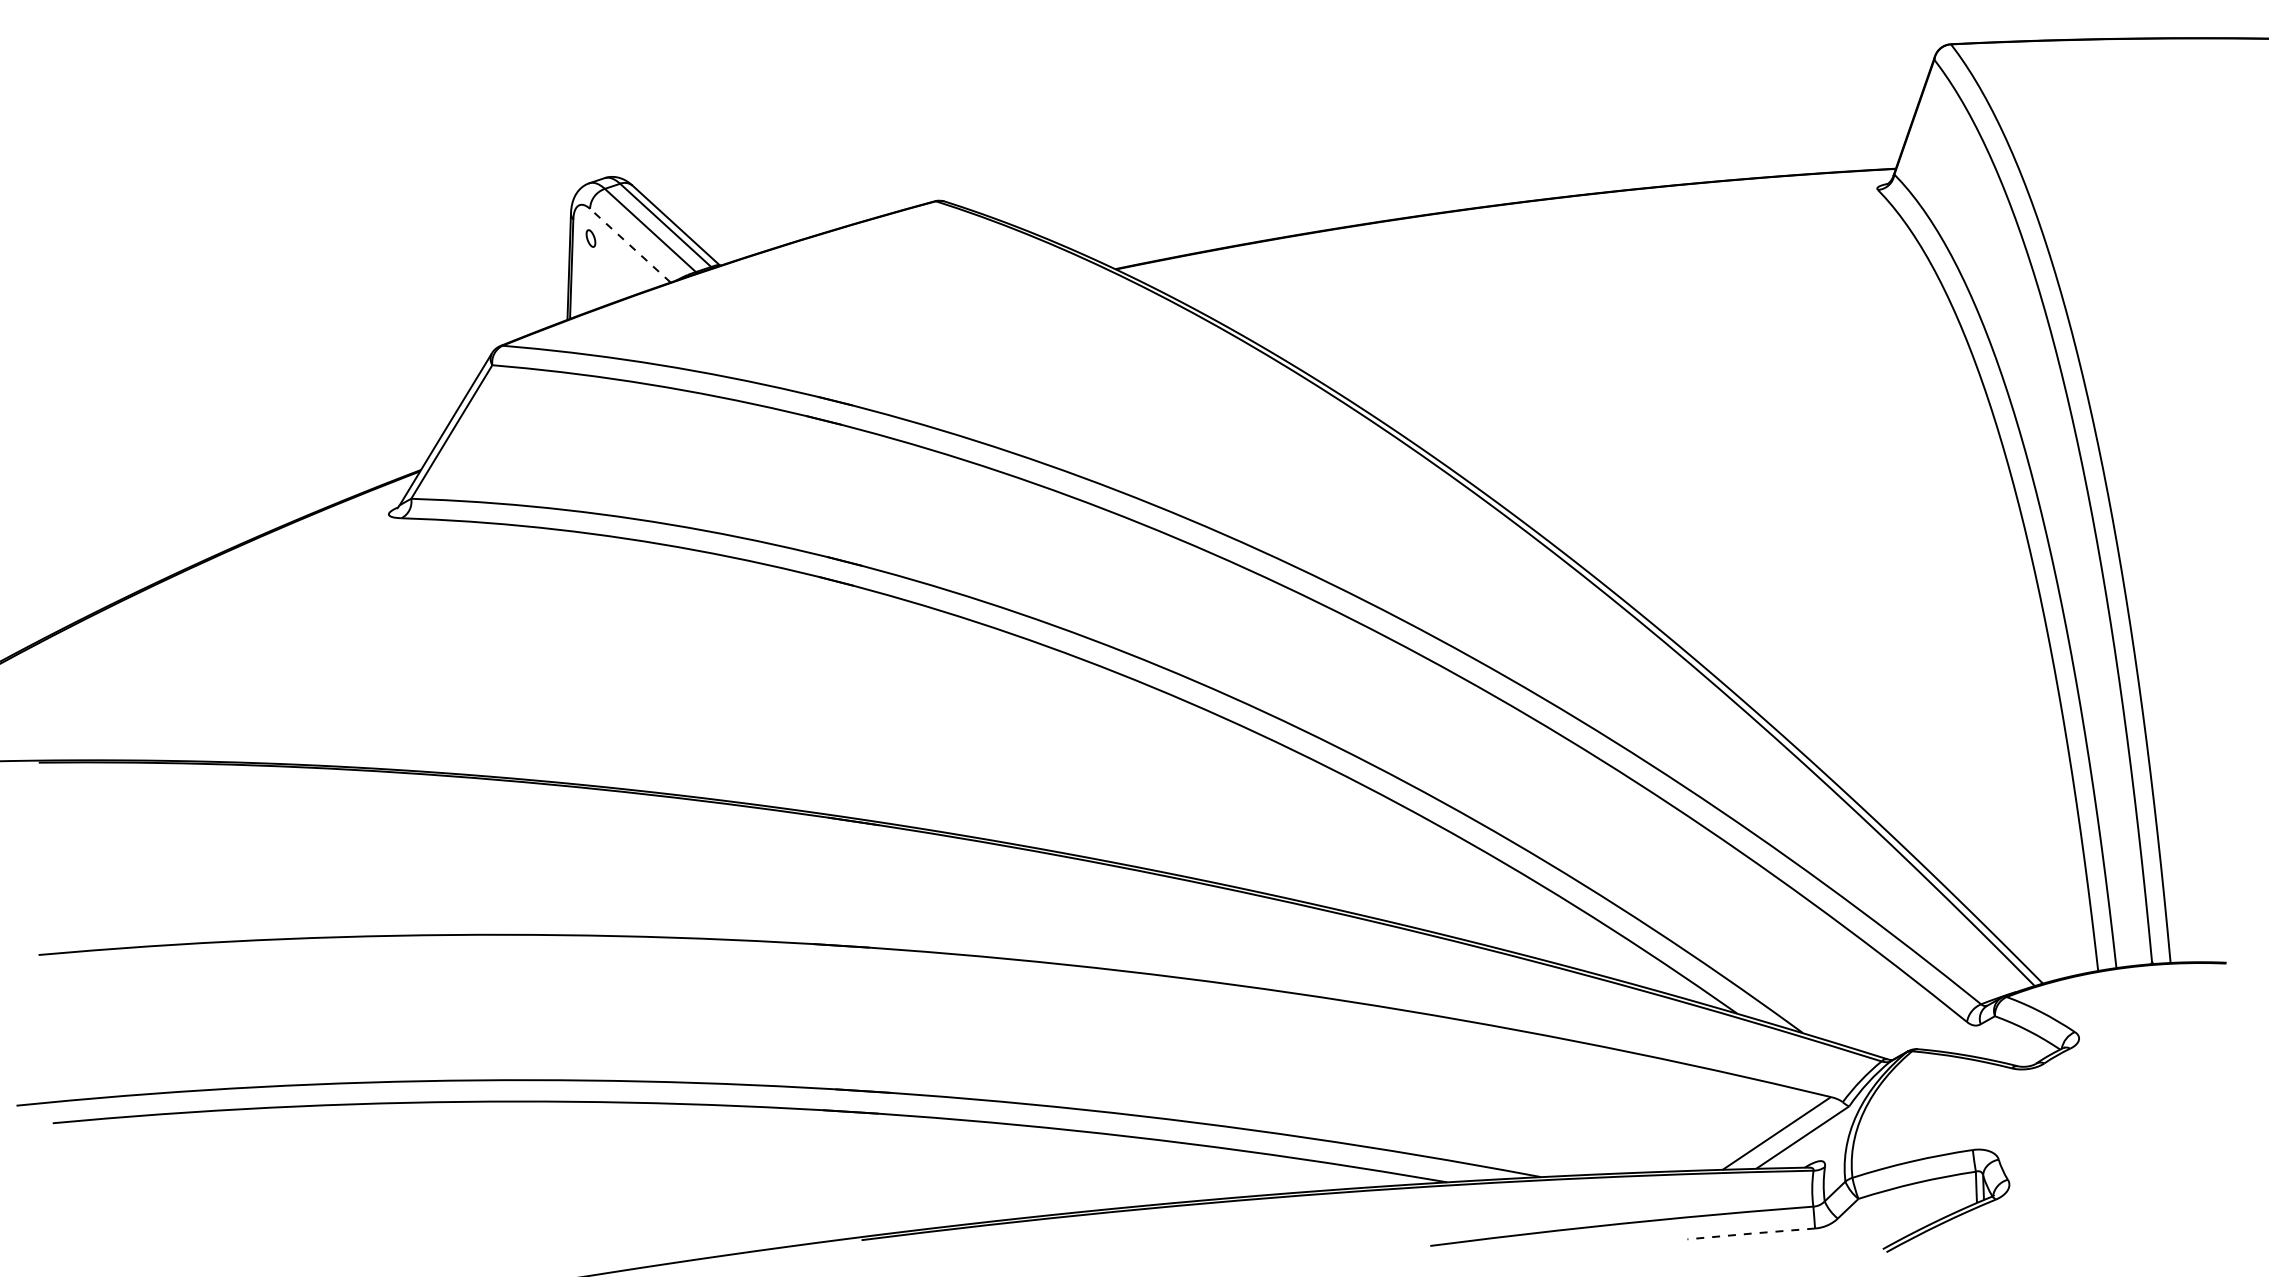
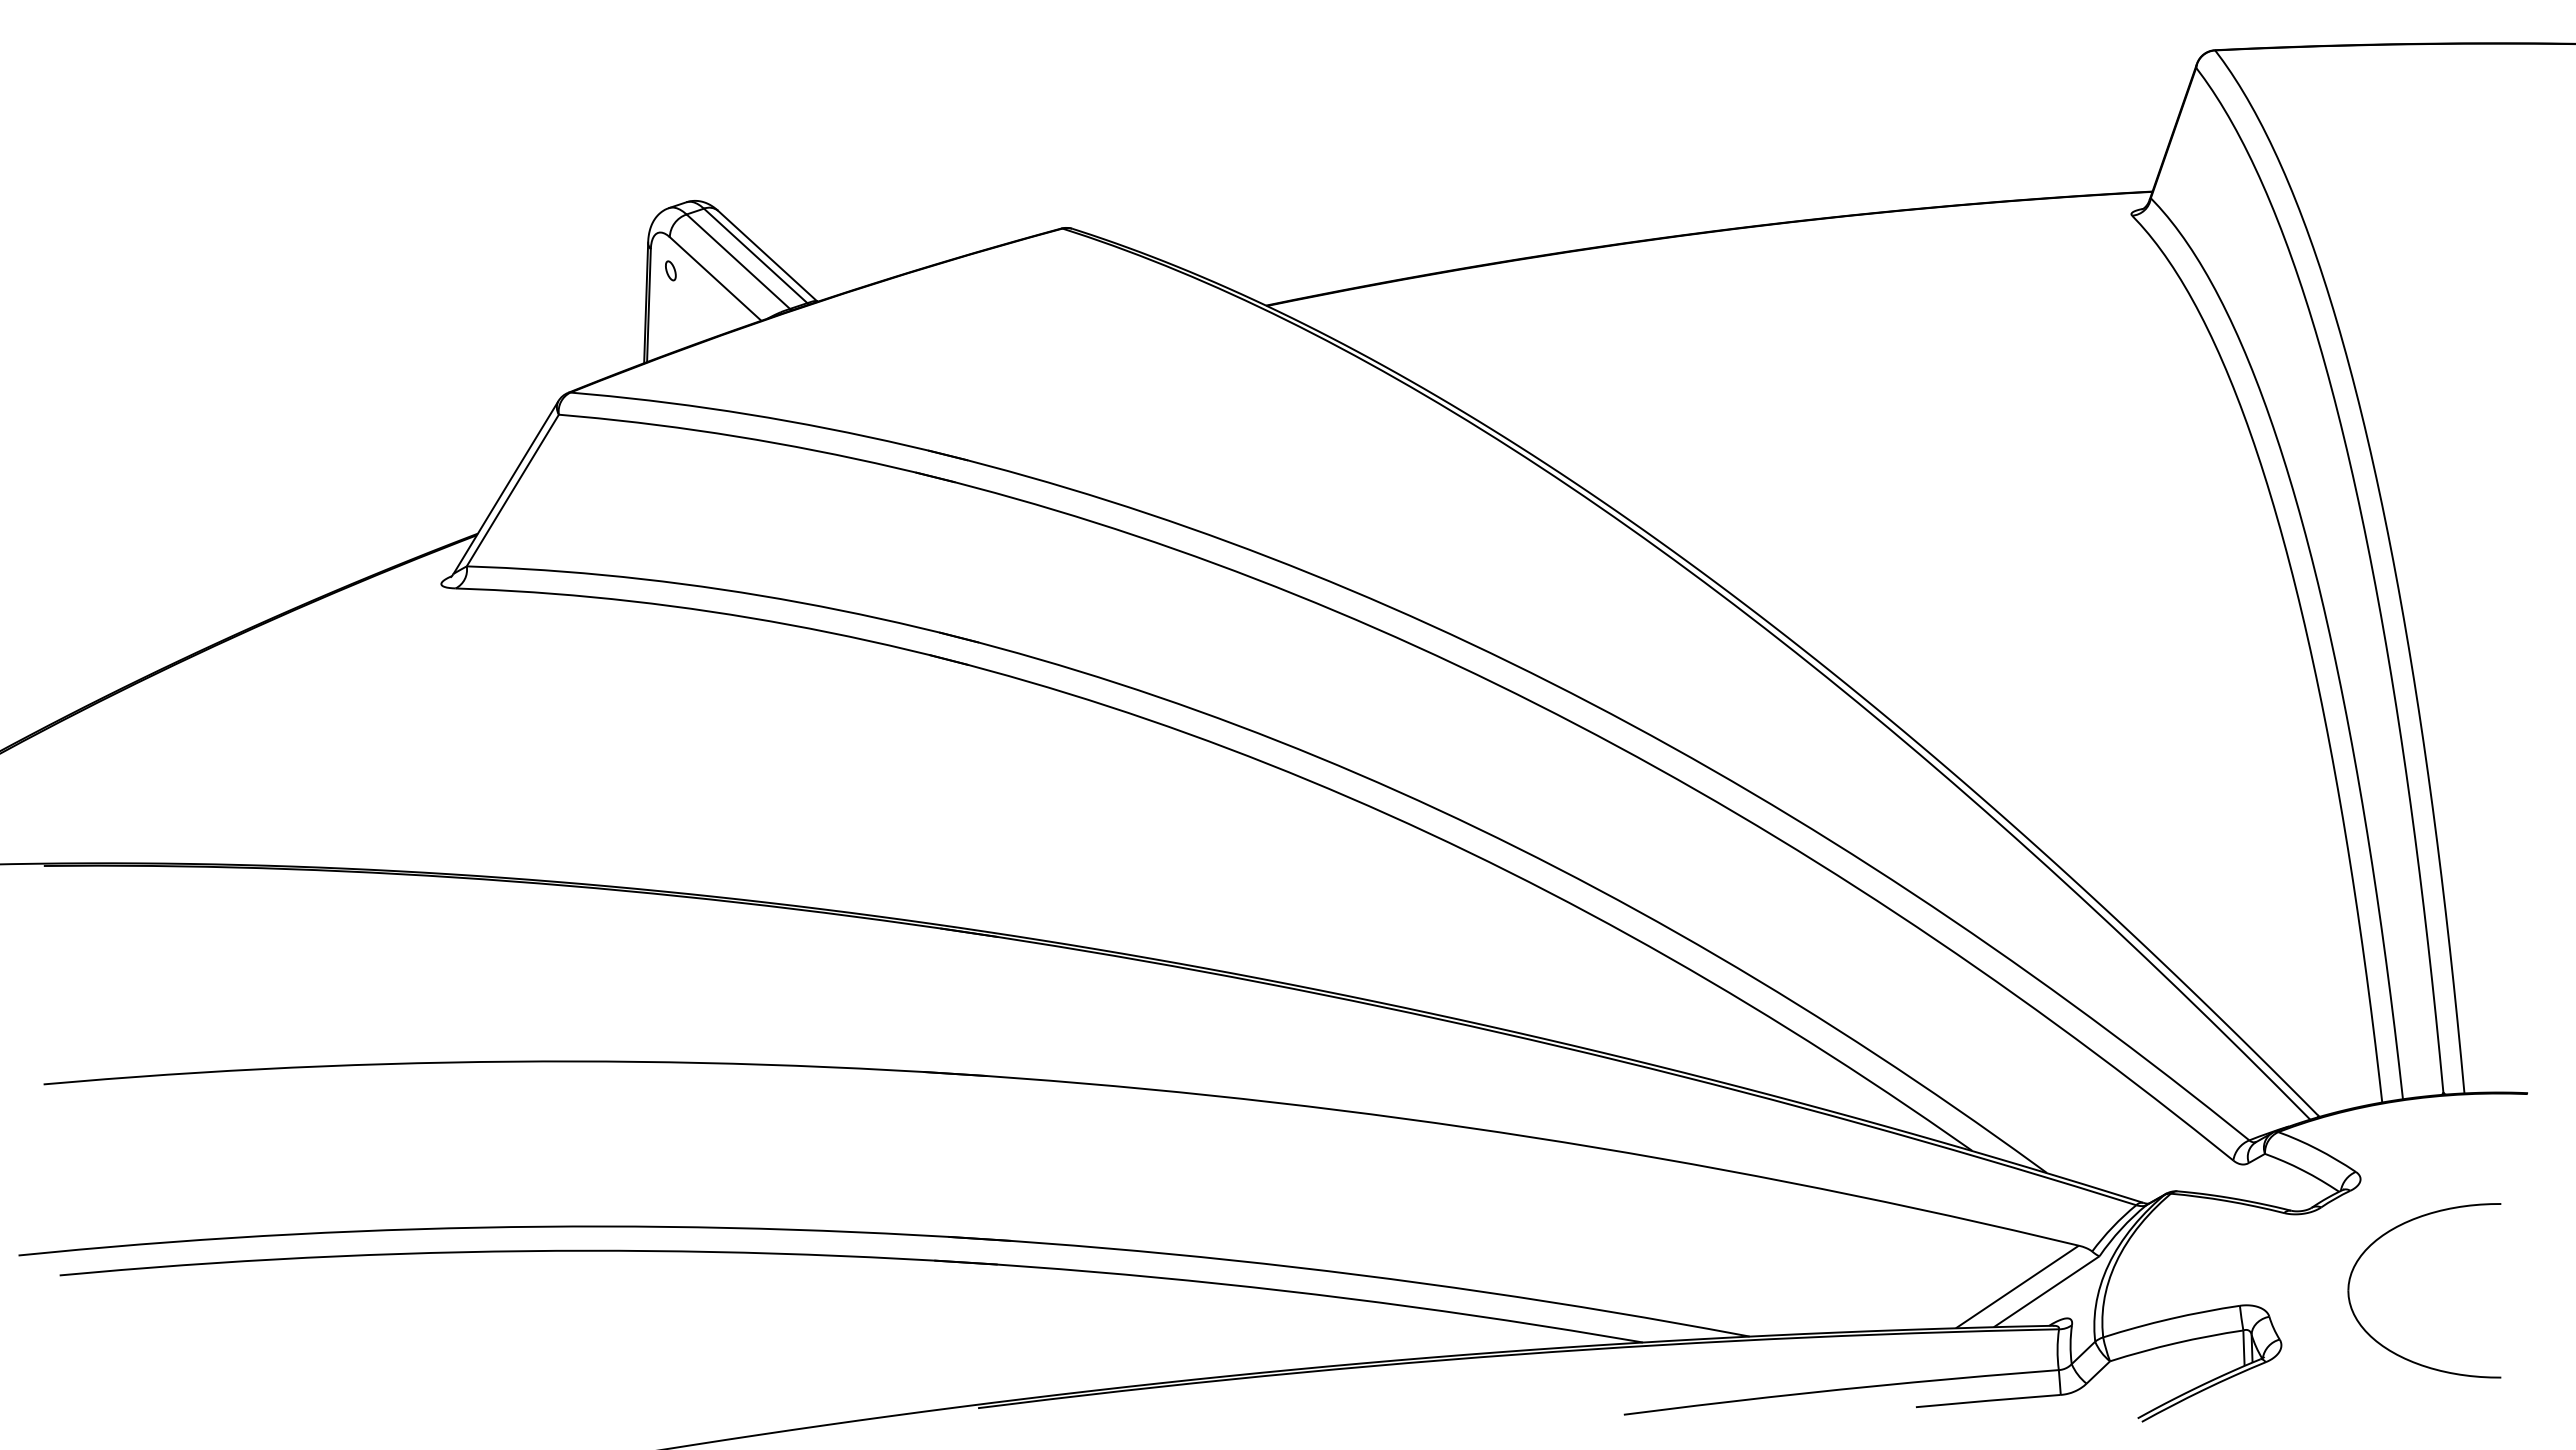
line: (630, 245) -> (715, 278), dashed -> solid
part: (2106, 1084) -> (2391, 1231), added
line: (1751, 1233) -> (1988, 1400), dashed -> solid

